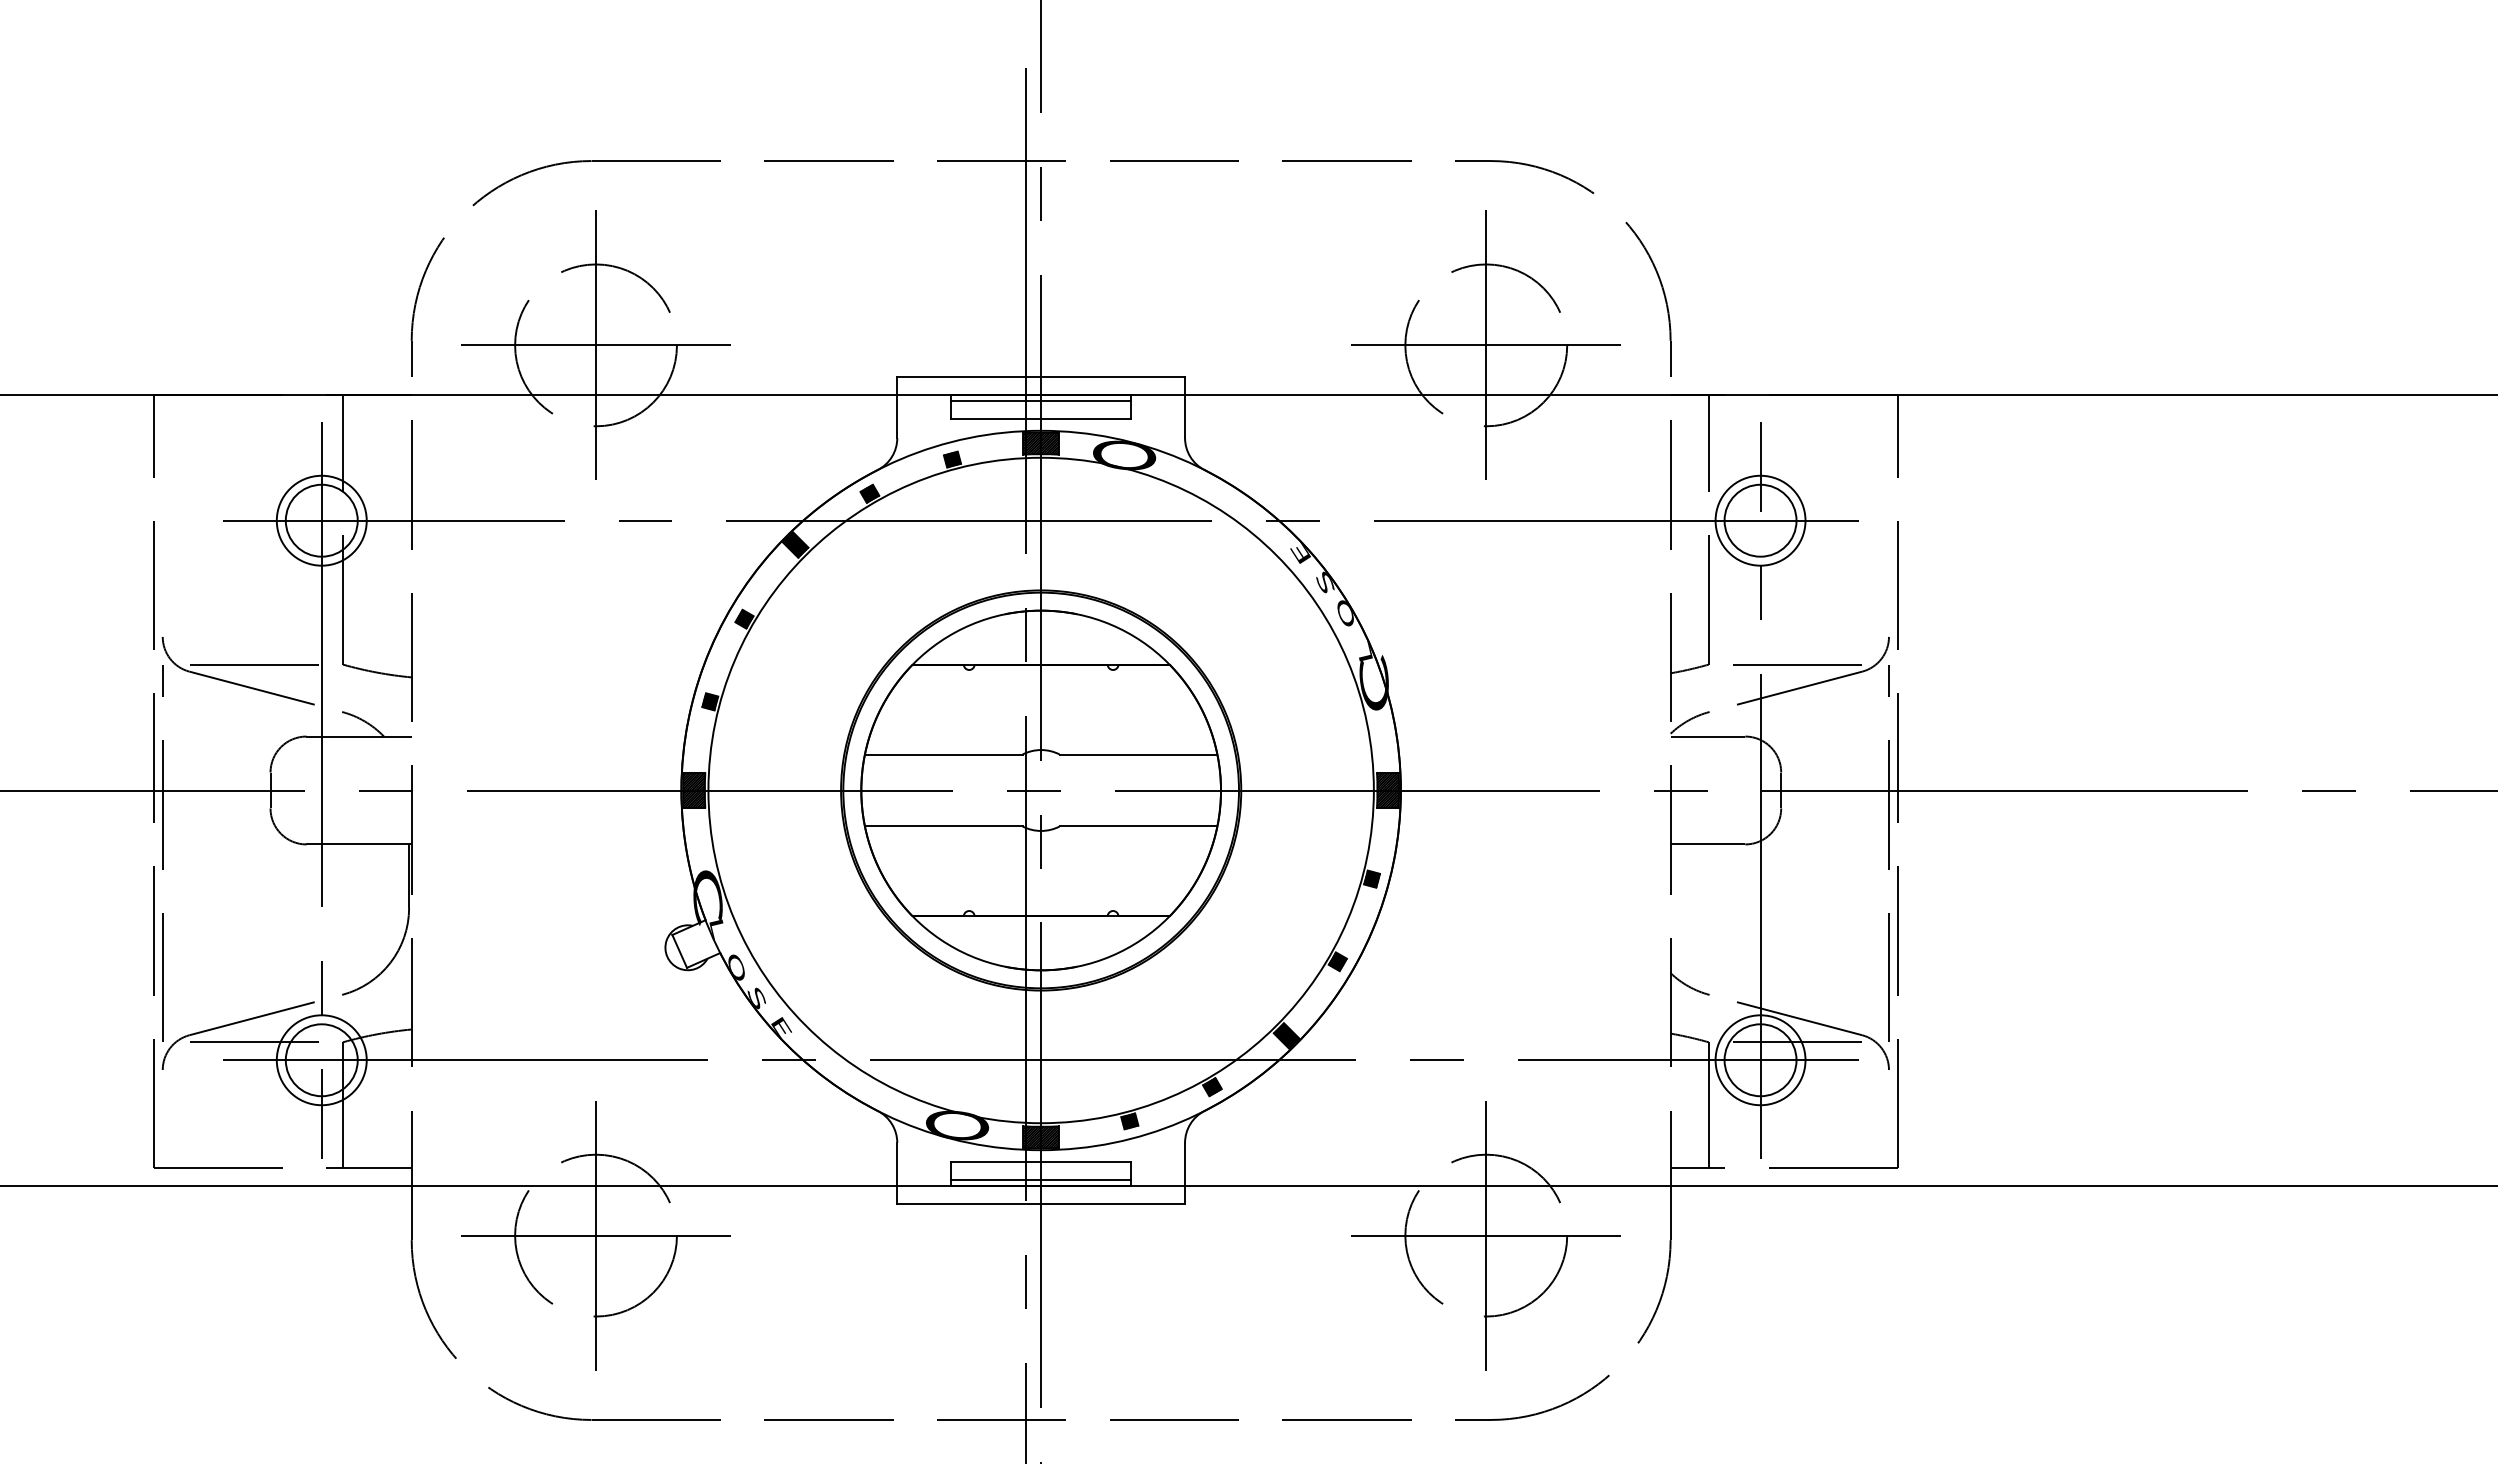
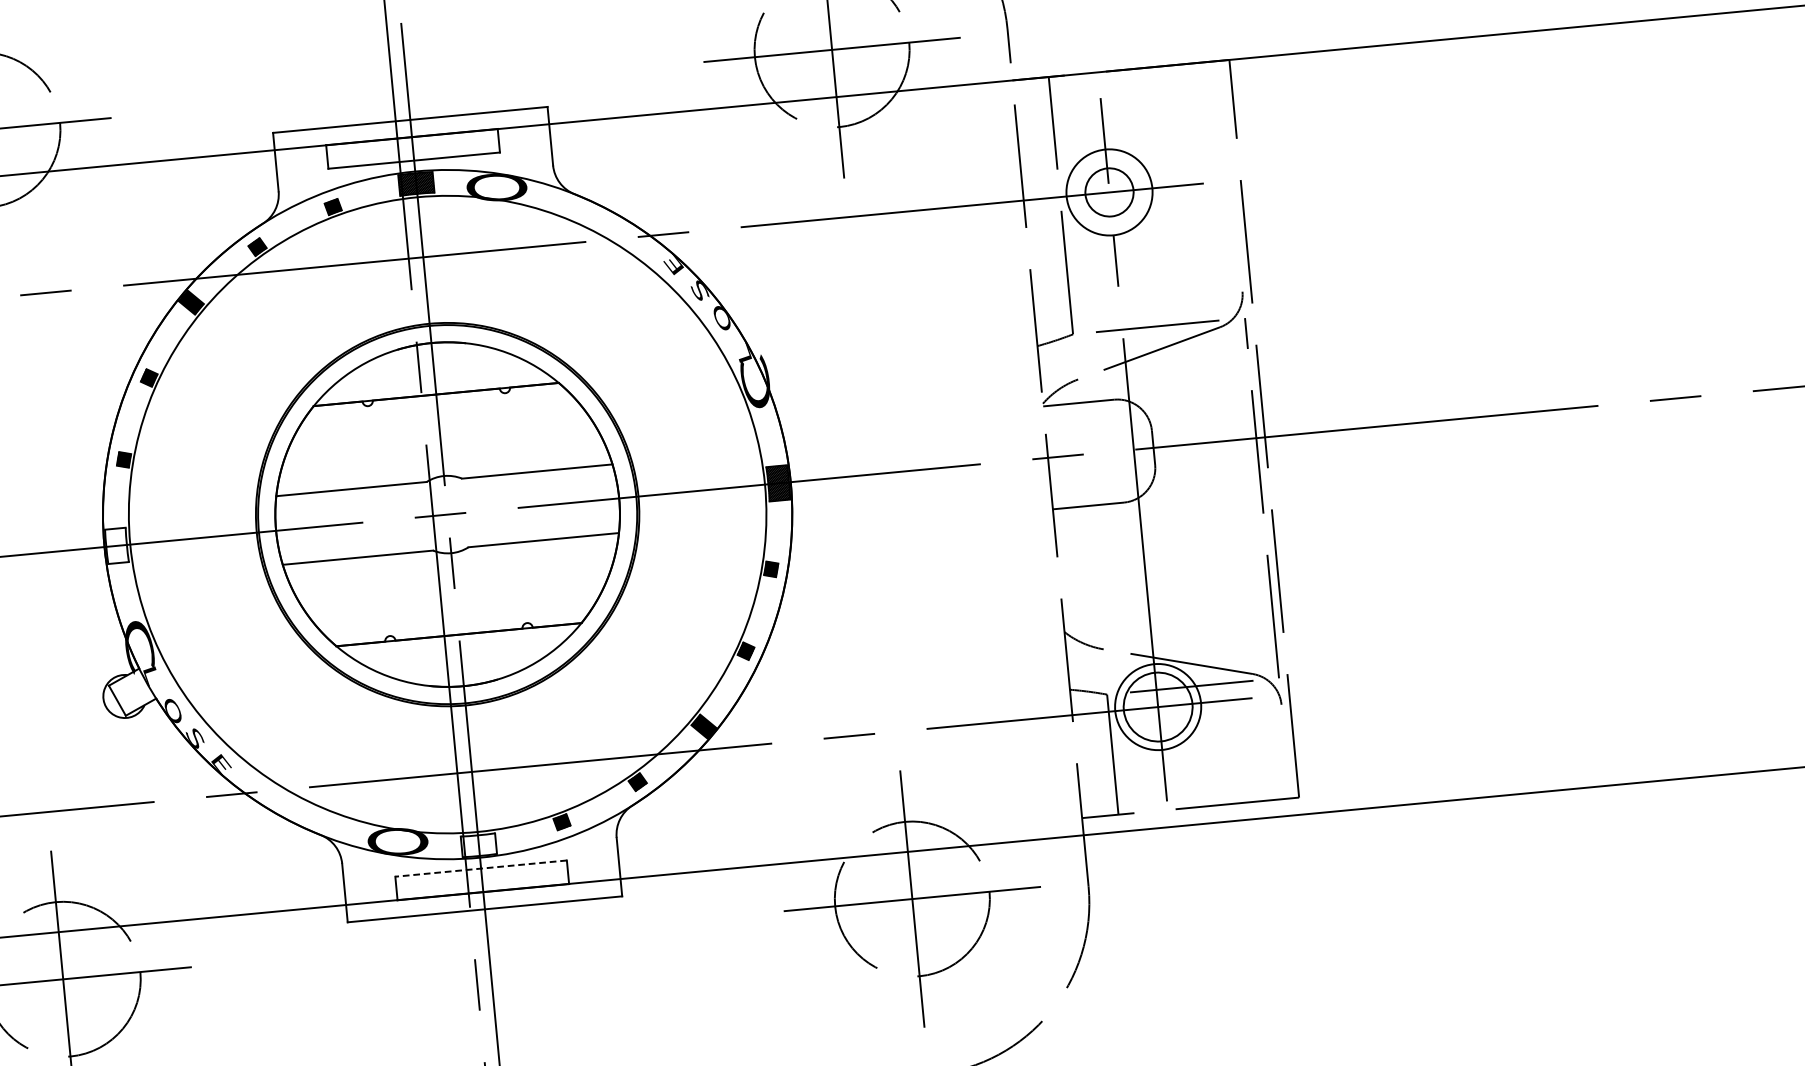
line: (1041, 401) -> (412, 143), removed
circle: (1760, 520) -> (1109, 192), size x0.7
hatch: (694, 790) -> (116, 545), removed
hatch: (1041, 1137) -> (479, 845), removed
line: (1041, 1161) -> (481, 868), solid -> dashed
line: (1041, 1179) -> (483, 885), removed

